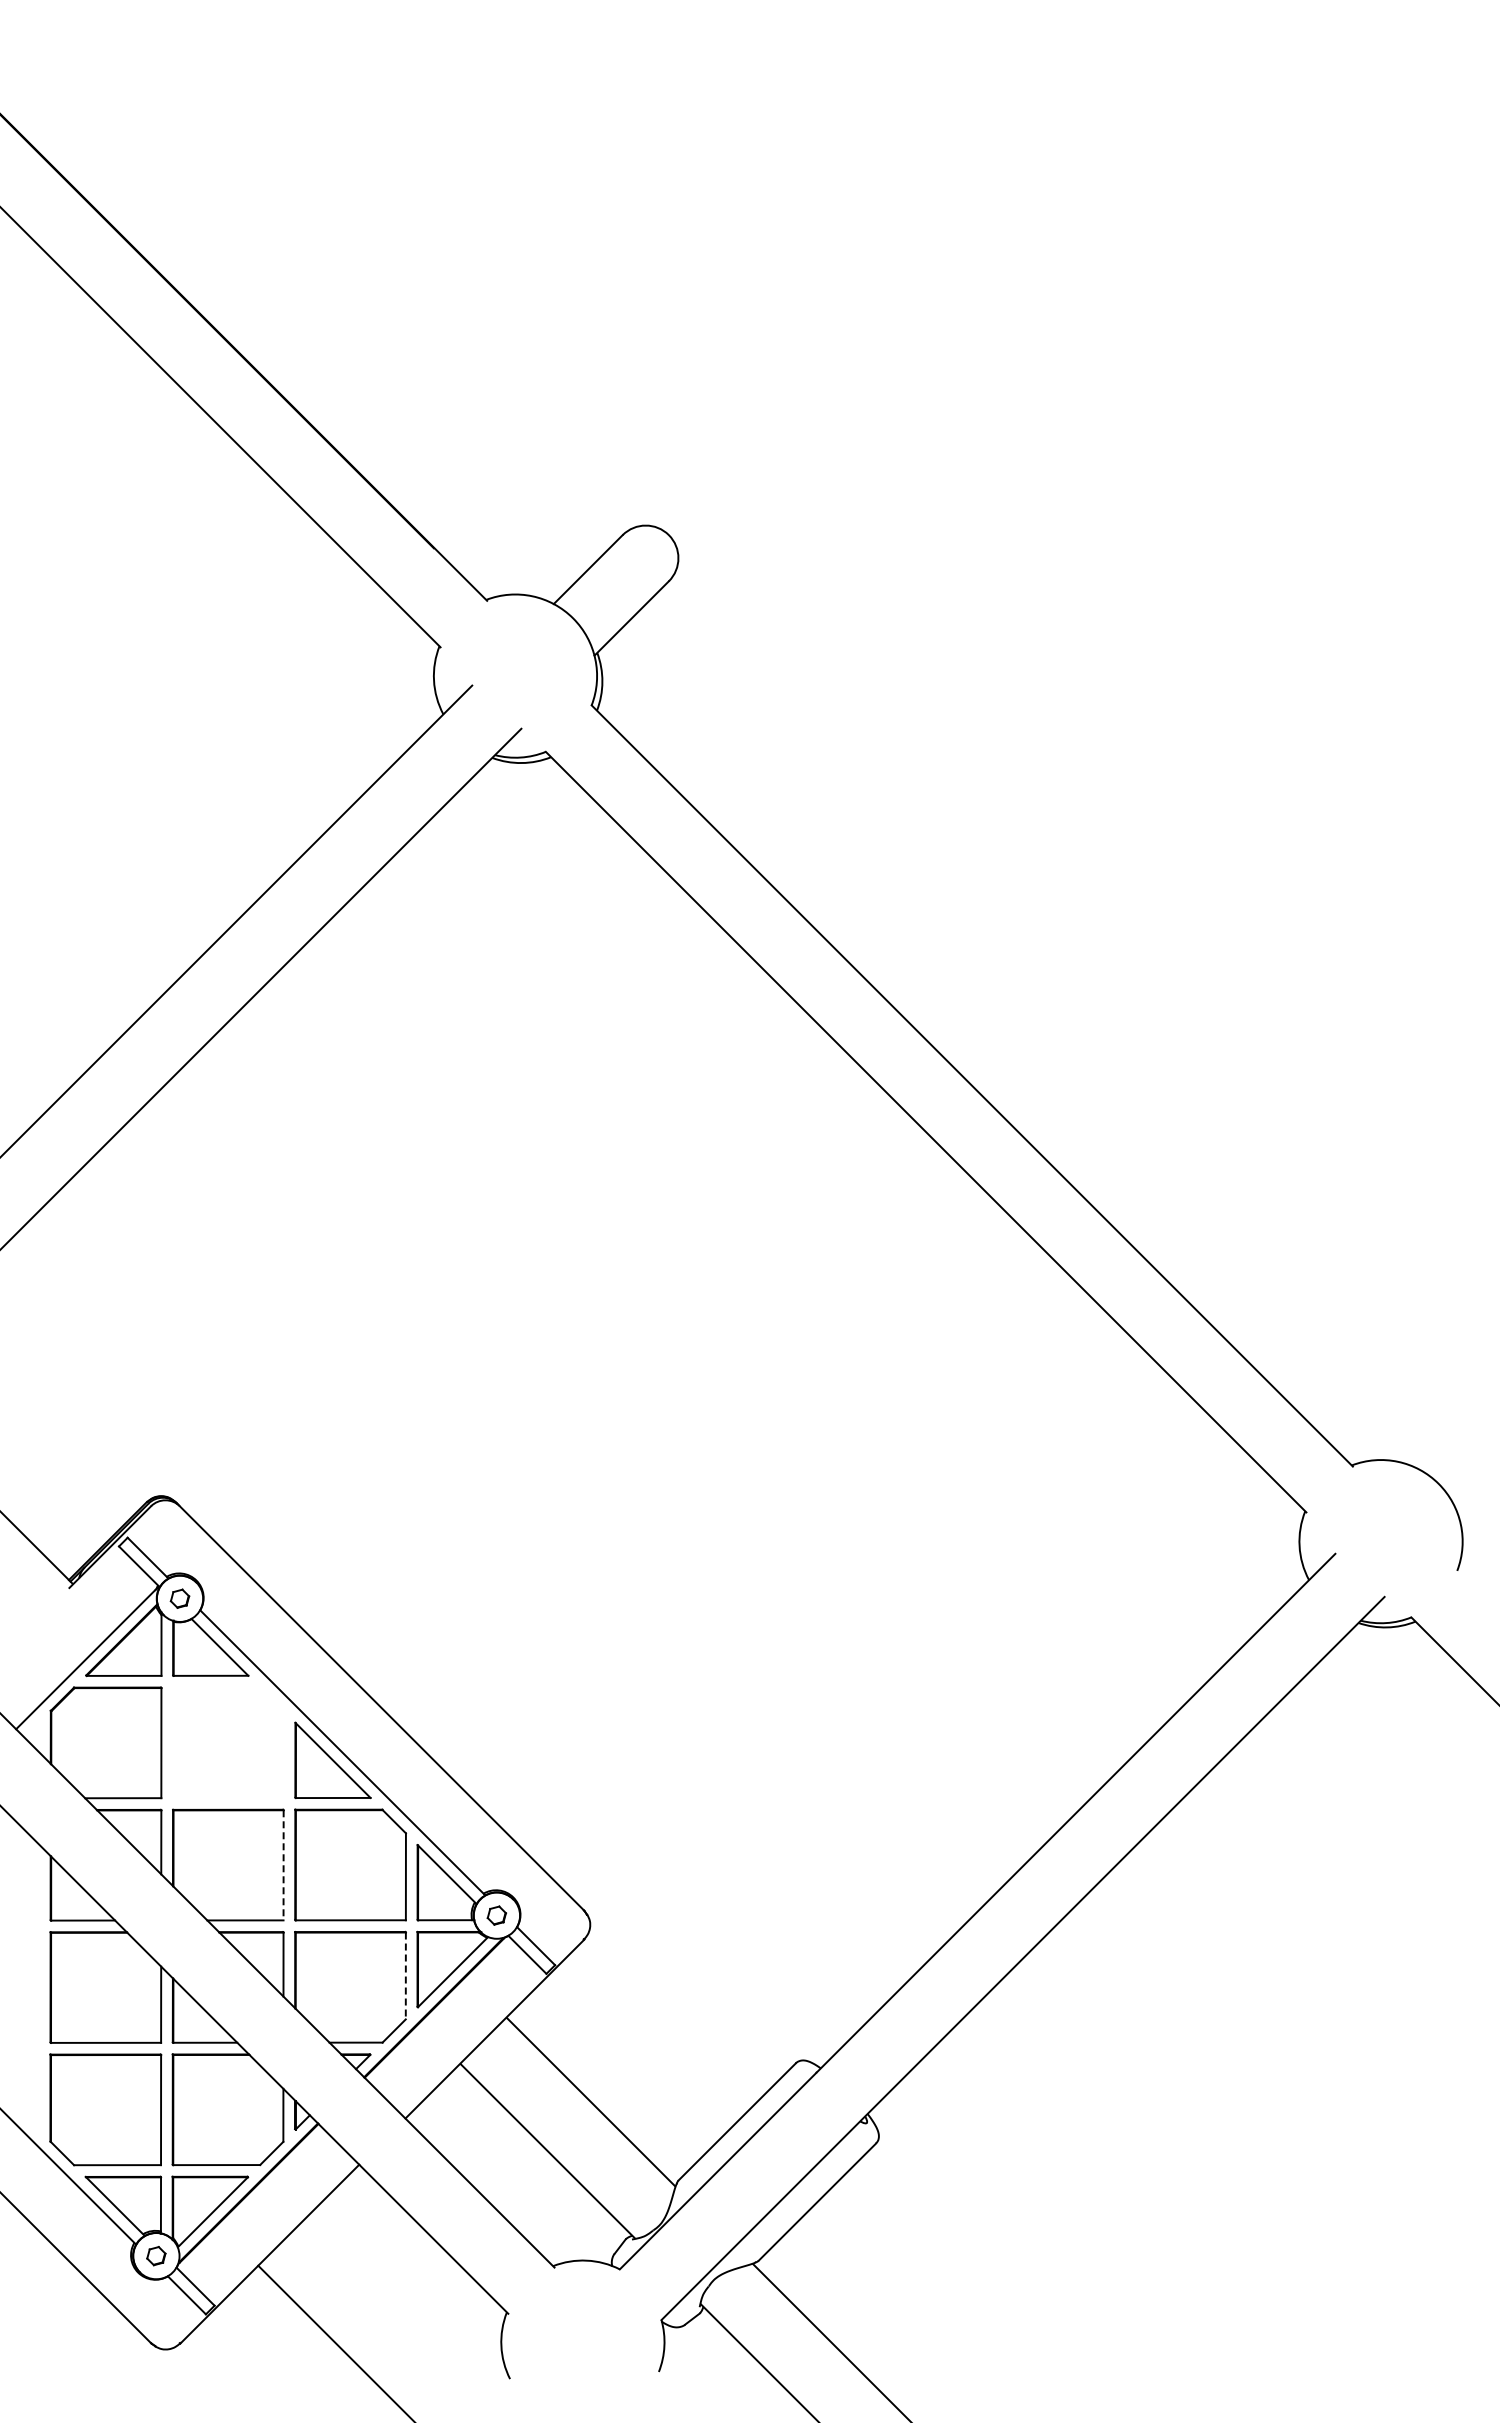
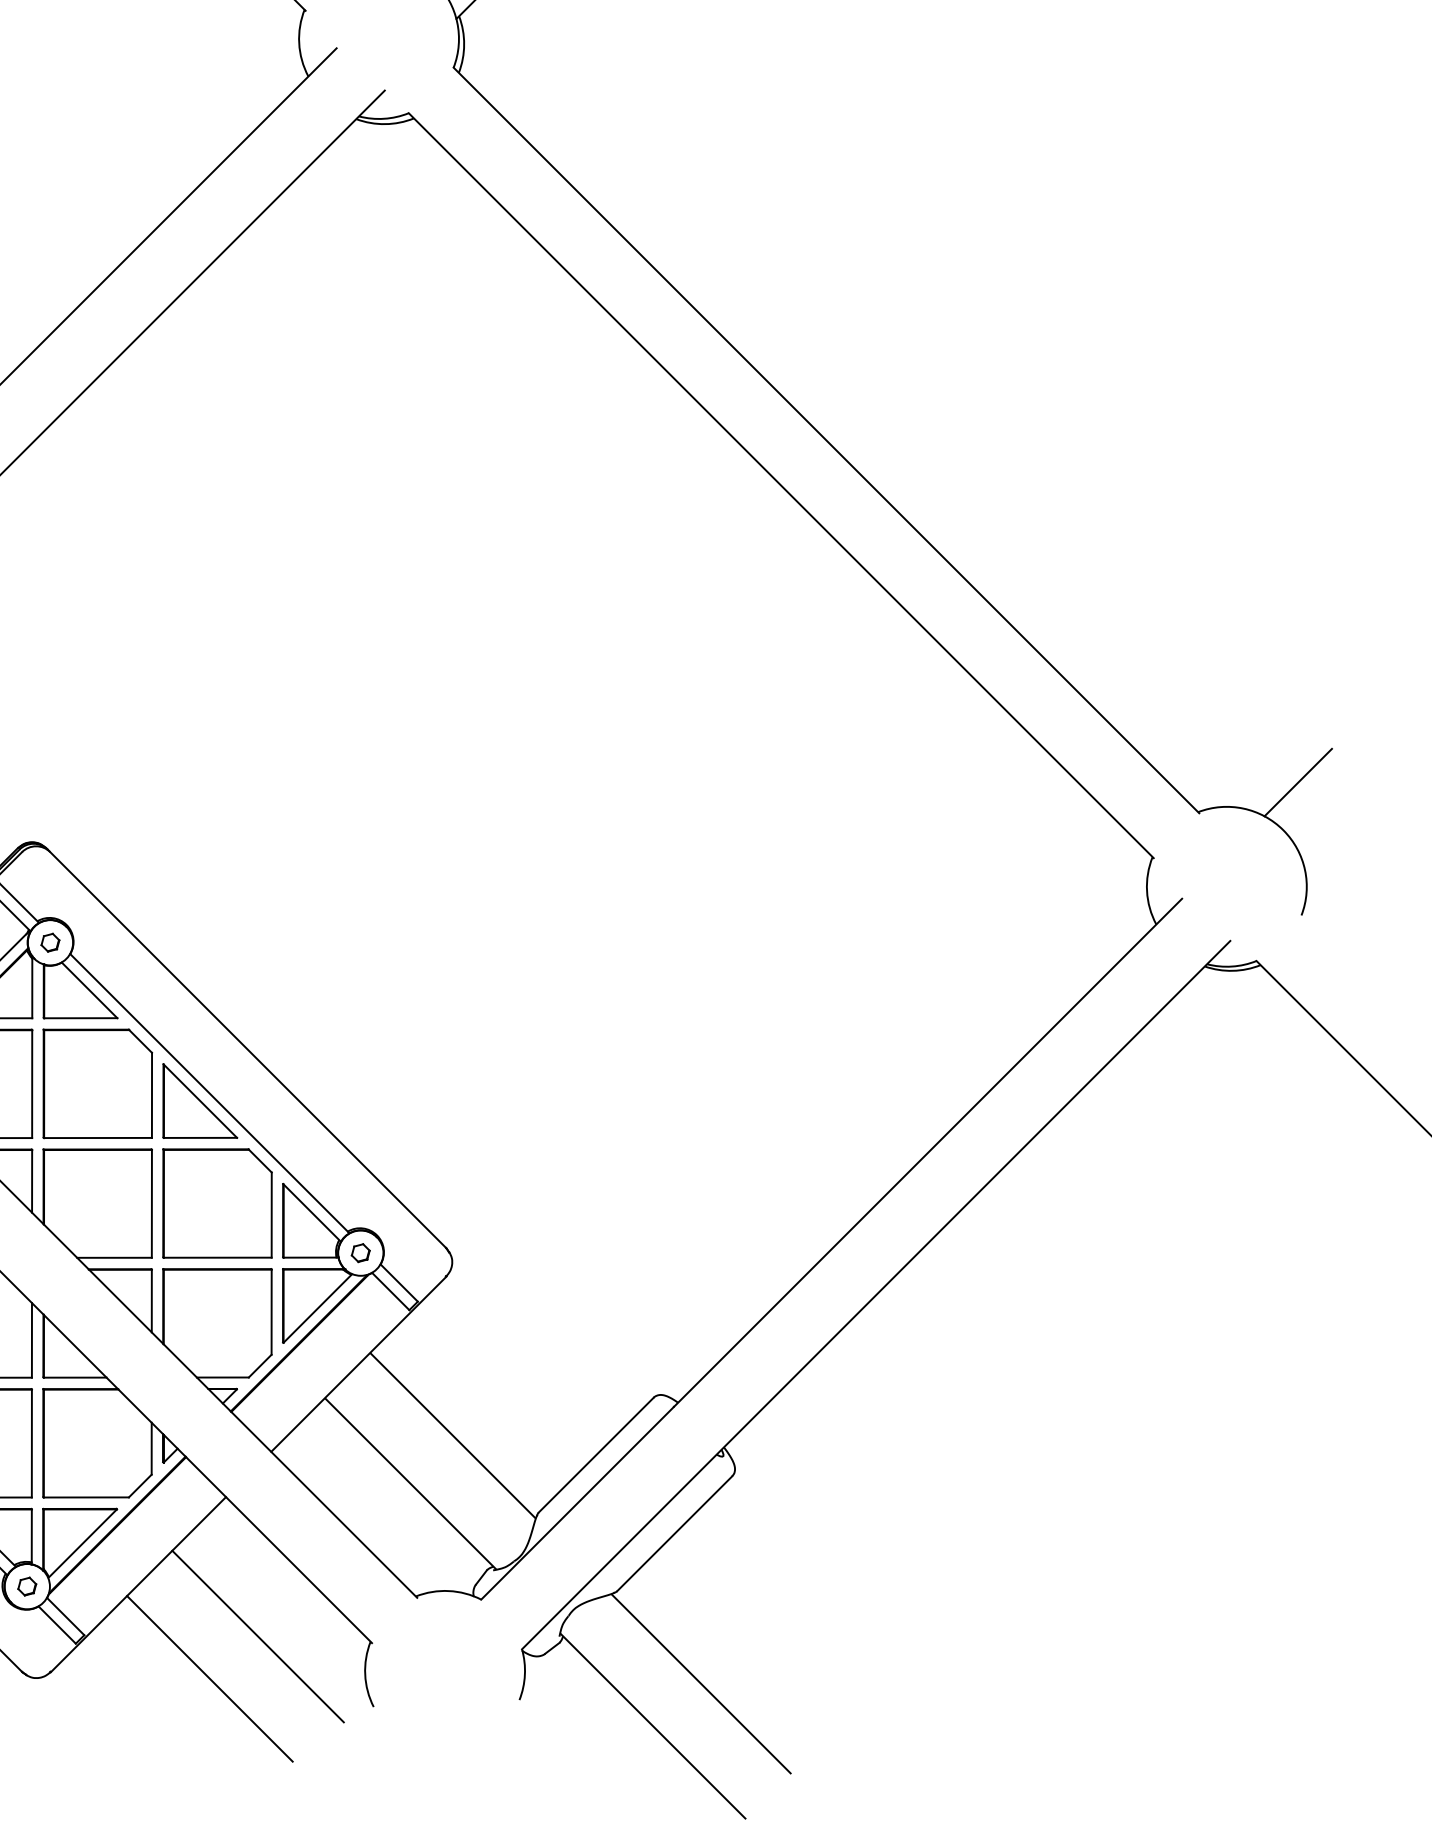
line: (1453, 1434) -> (1297, 781), added
part: (228, 1742) -> (97, 1083), added
line: (283, 1865) -> (151, 1204), dashed -> solid
line: (405, 1976) -> (271, 1312), dashed -> solid
line: (391, 2306) -> (257, 1635), added

